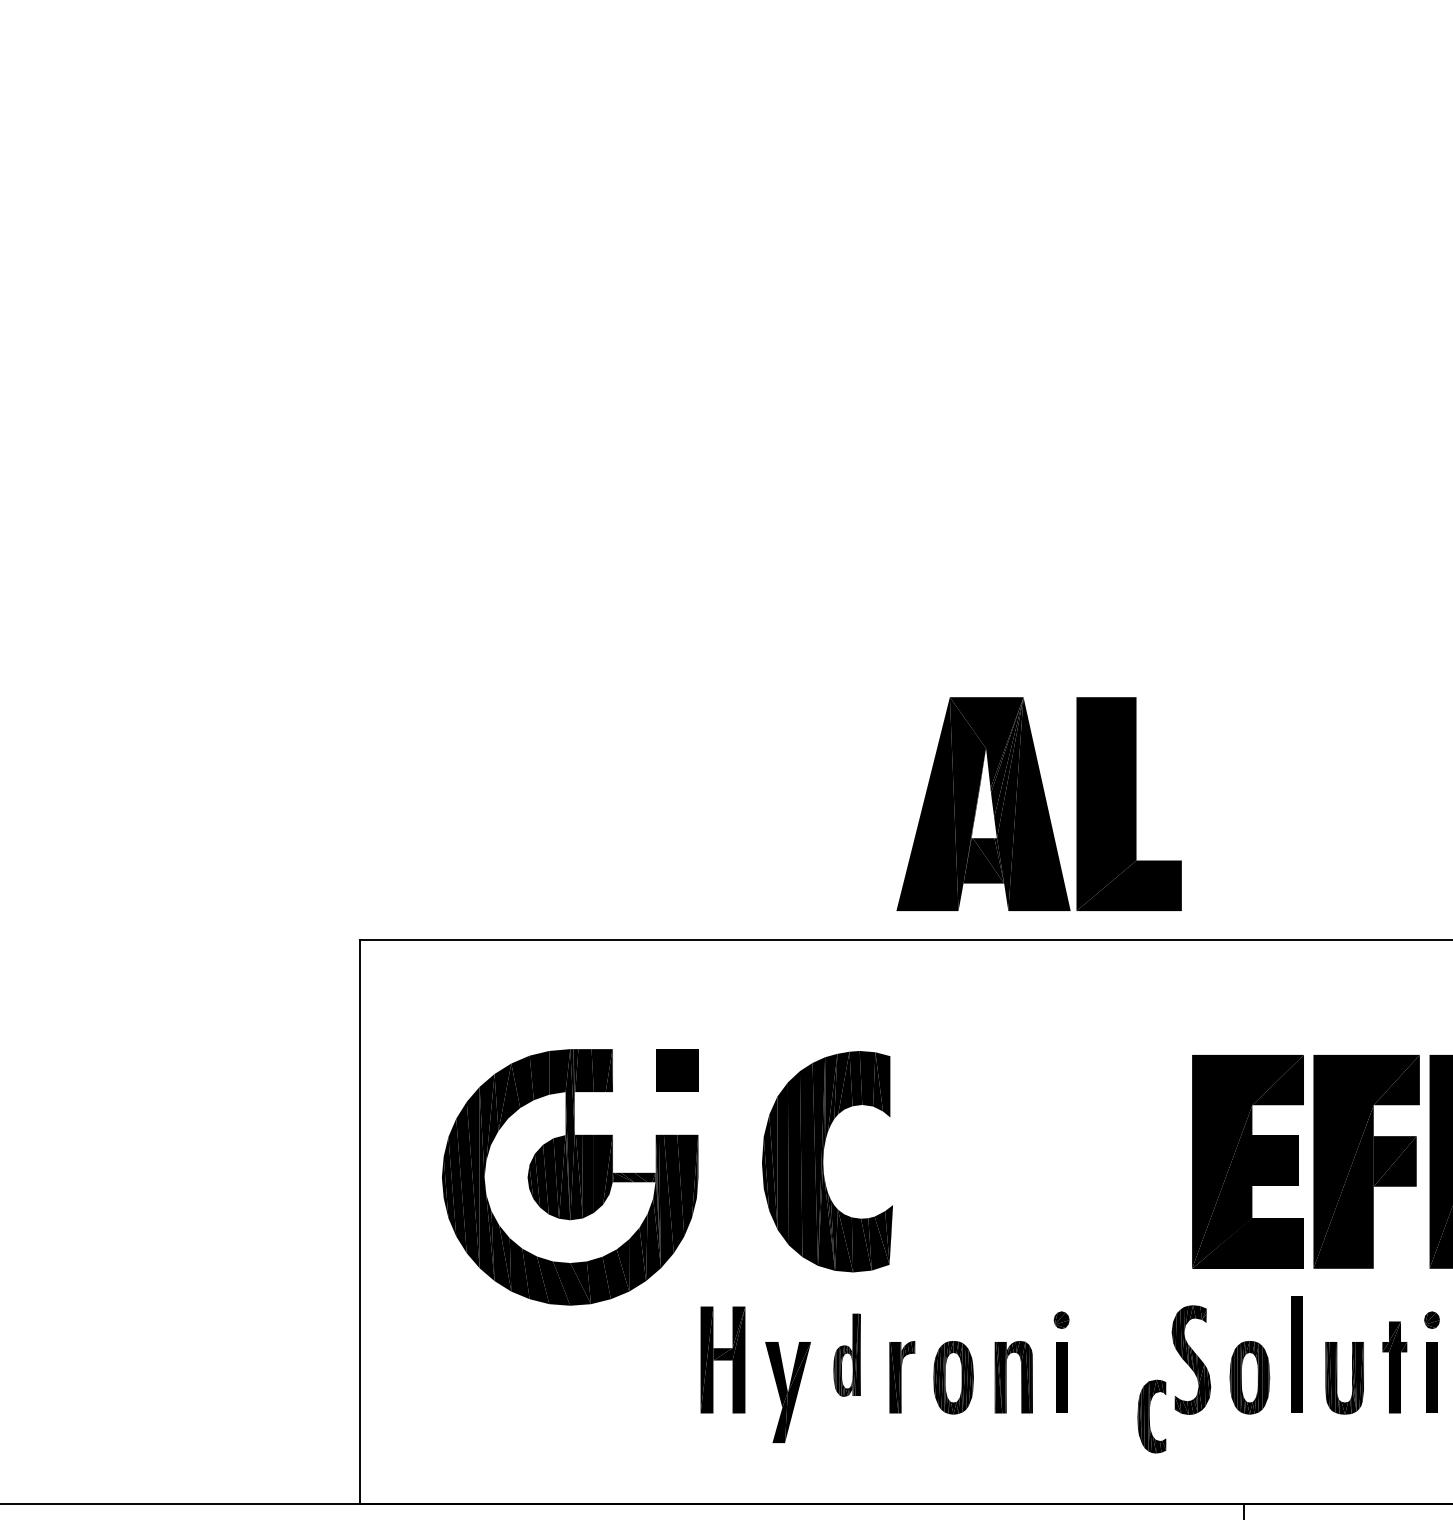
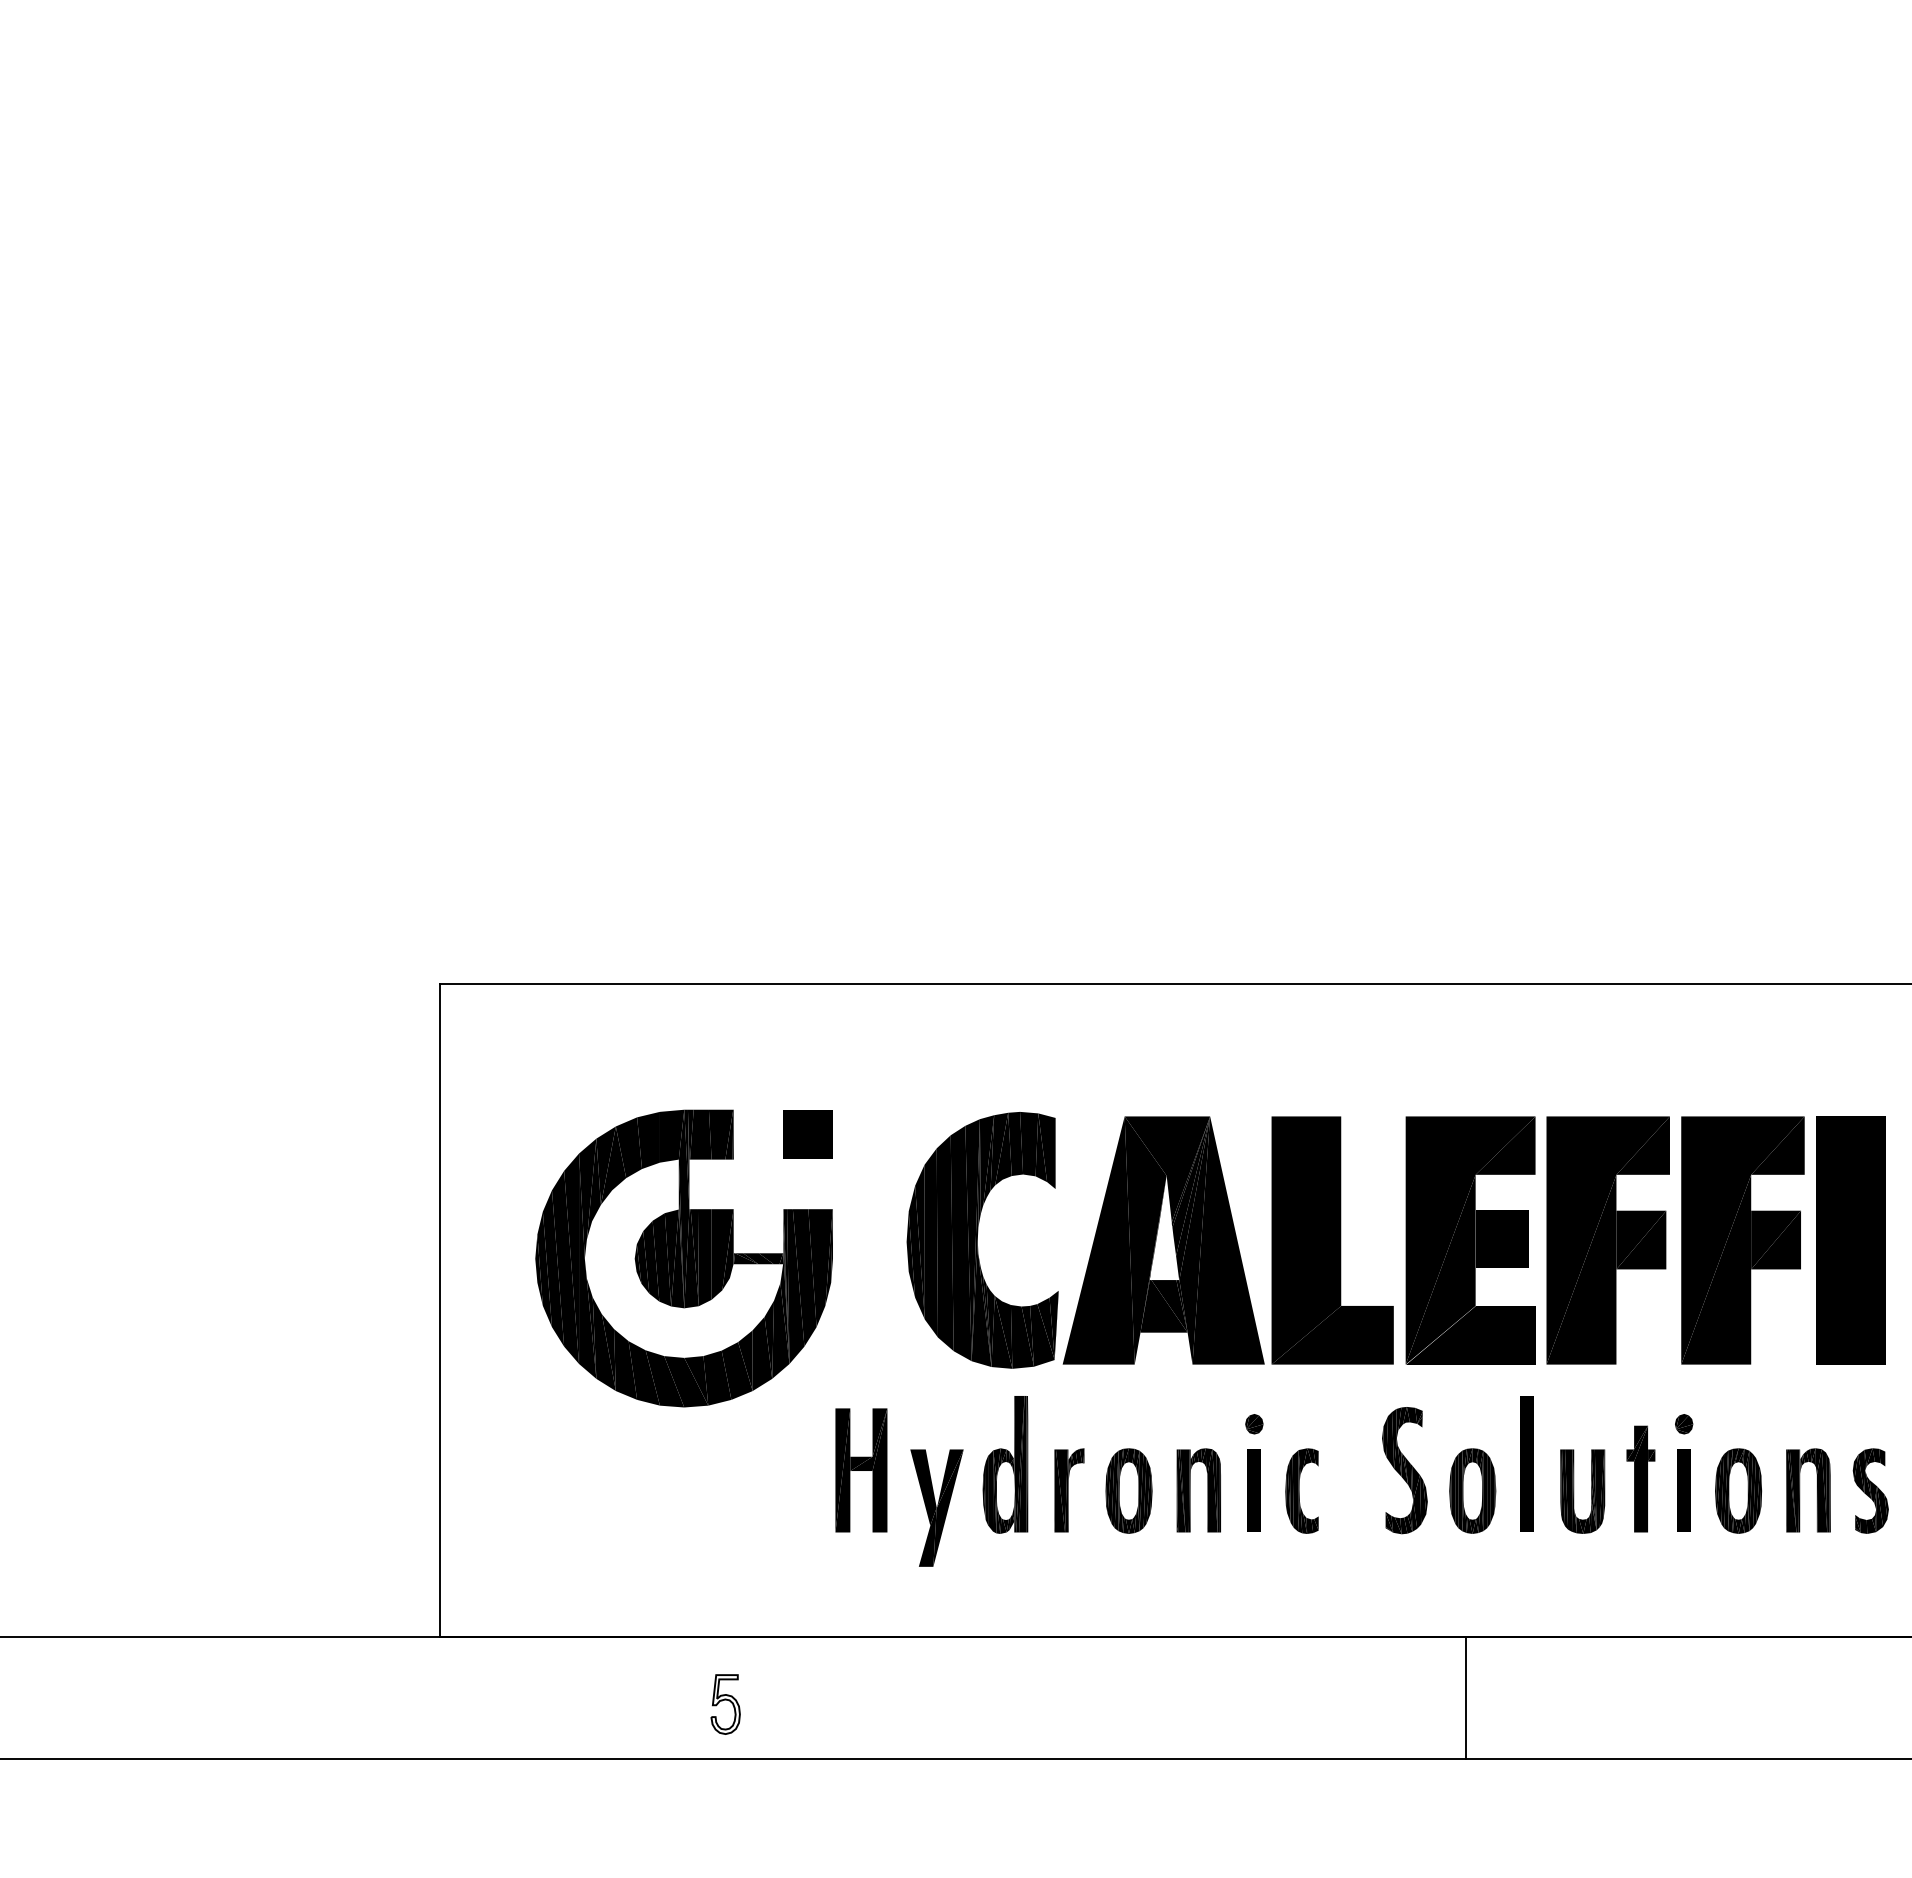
part: (1038, 804) -> (1227, 1240), moved
part: (847, 1354) -> (1005, 1464), size x1.43
part: (1151, 1416) -> (1301, 1490), moved

